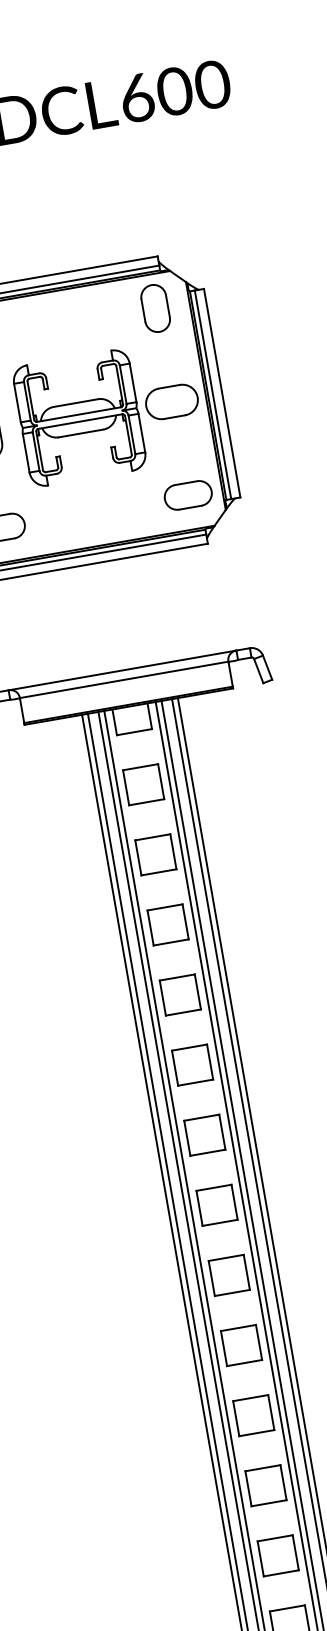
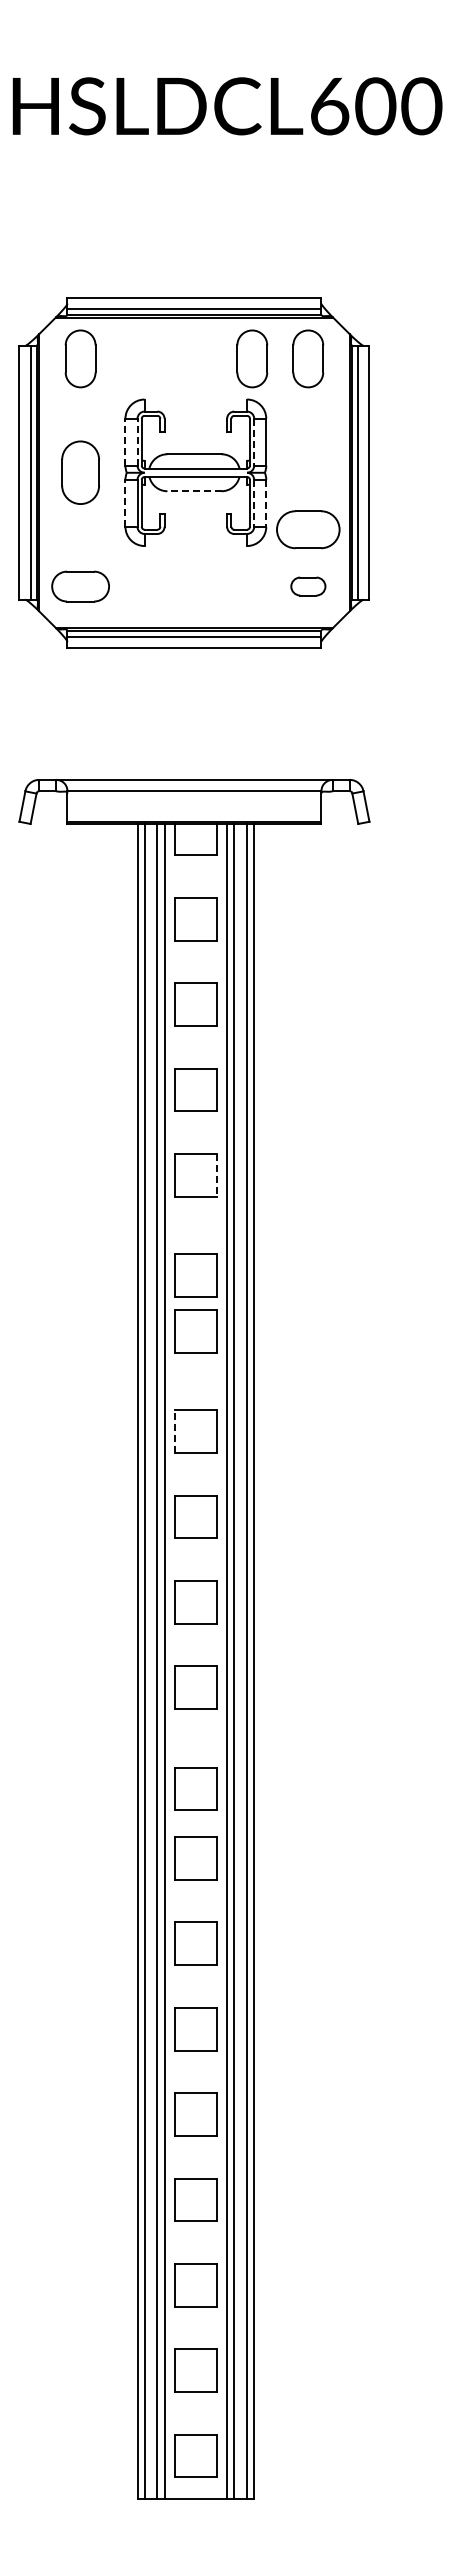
part: (109, 316) -> (252, 358), added
line: (123, 384) -> (254, 442), solid -> dashed
line: (27, 400) -> (137, 441), solid -> dashed
part: (172, 401) -> (308, 529), moved
line: (17, 402) -> (125, 441), solid -> dashed
line: (80, 433) -> (193, 491), solid -> dashed
line: (142, 433) -> (266, 503), solid -> dashed
line: (132, 434) -> (254, 503), solid -> dashed
line: (26, 452) -> (125, 502), solid -> dashed
part: (188, 495) -> (308, 586), size x0.6
line: (198, 991) -> (217, 1175), solid -> dashed
part: (192, 1064) -> (195, 1275), moved
part: (204, 1135) -> (195, 1331), moved
line: (199, 1208) -> (174, 1431), solid -> dashed
part: (265, 1485) -> (195, 1788), moved

